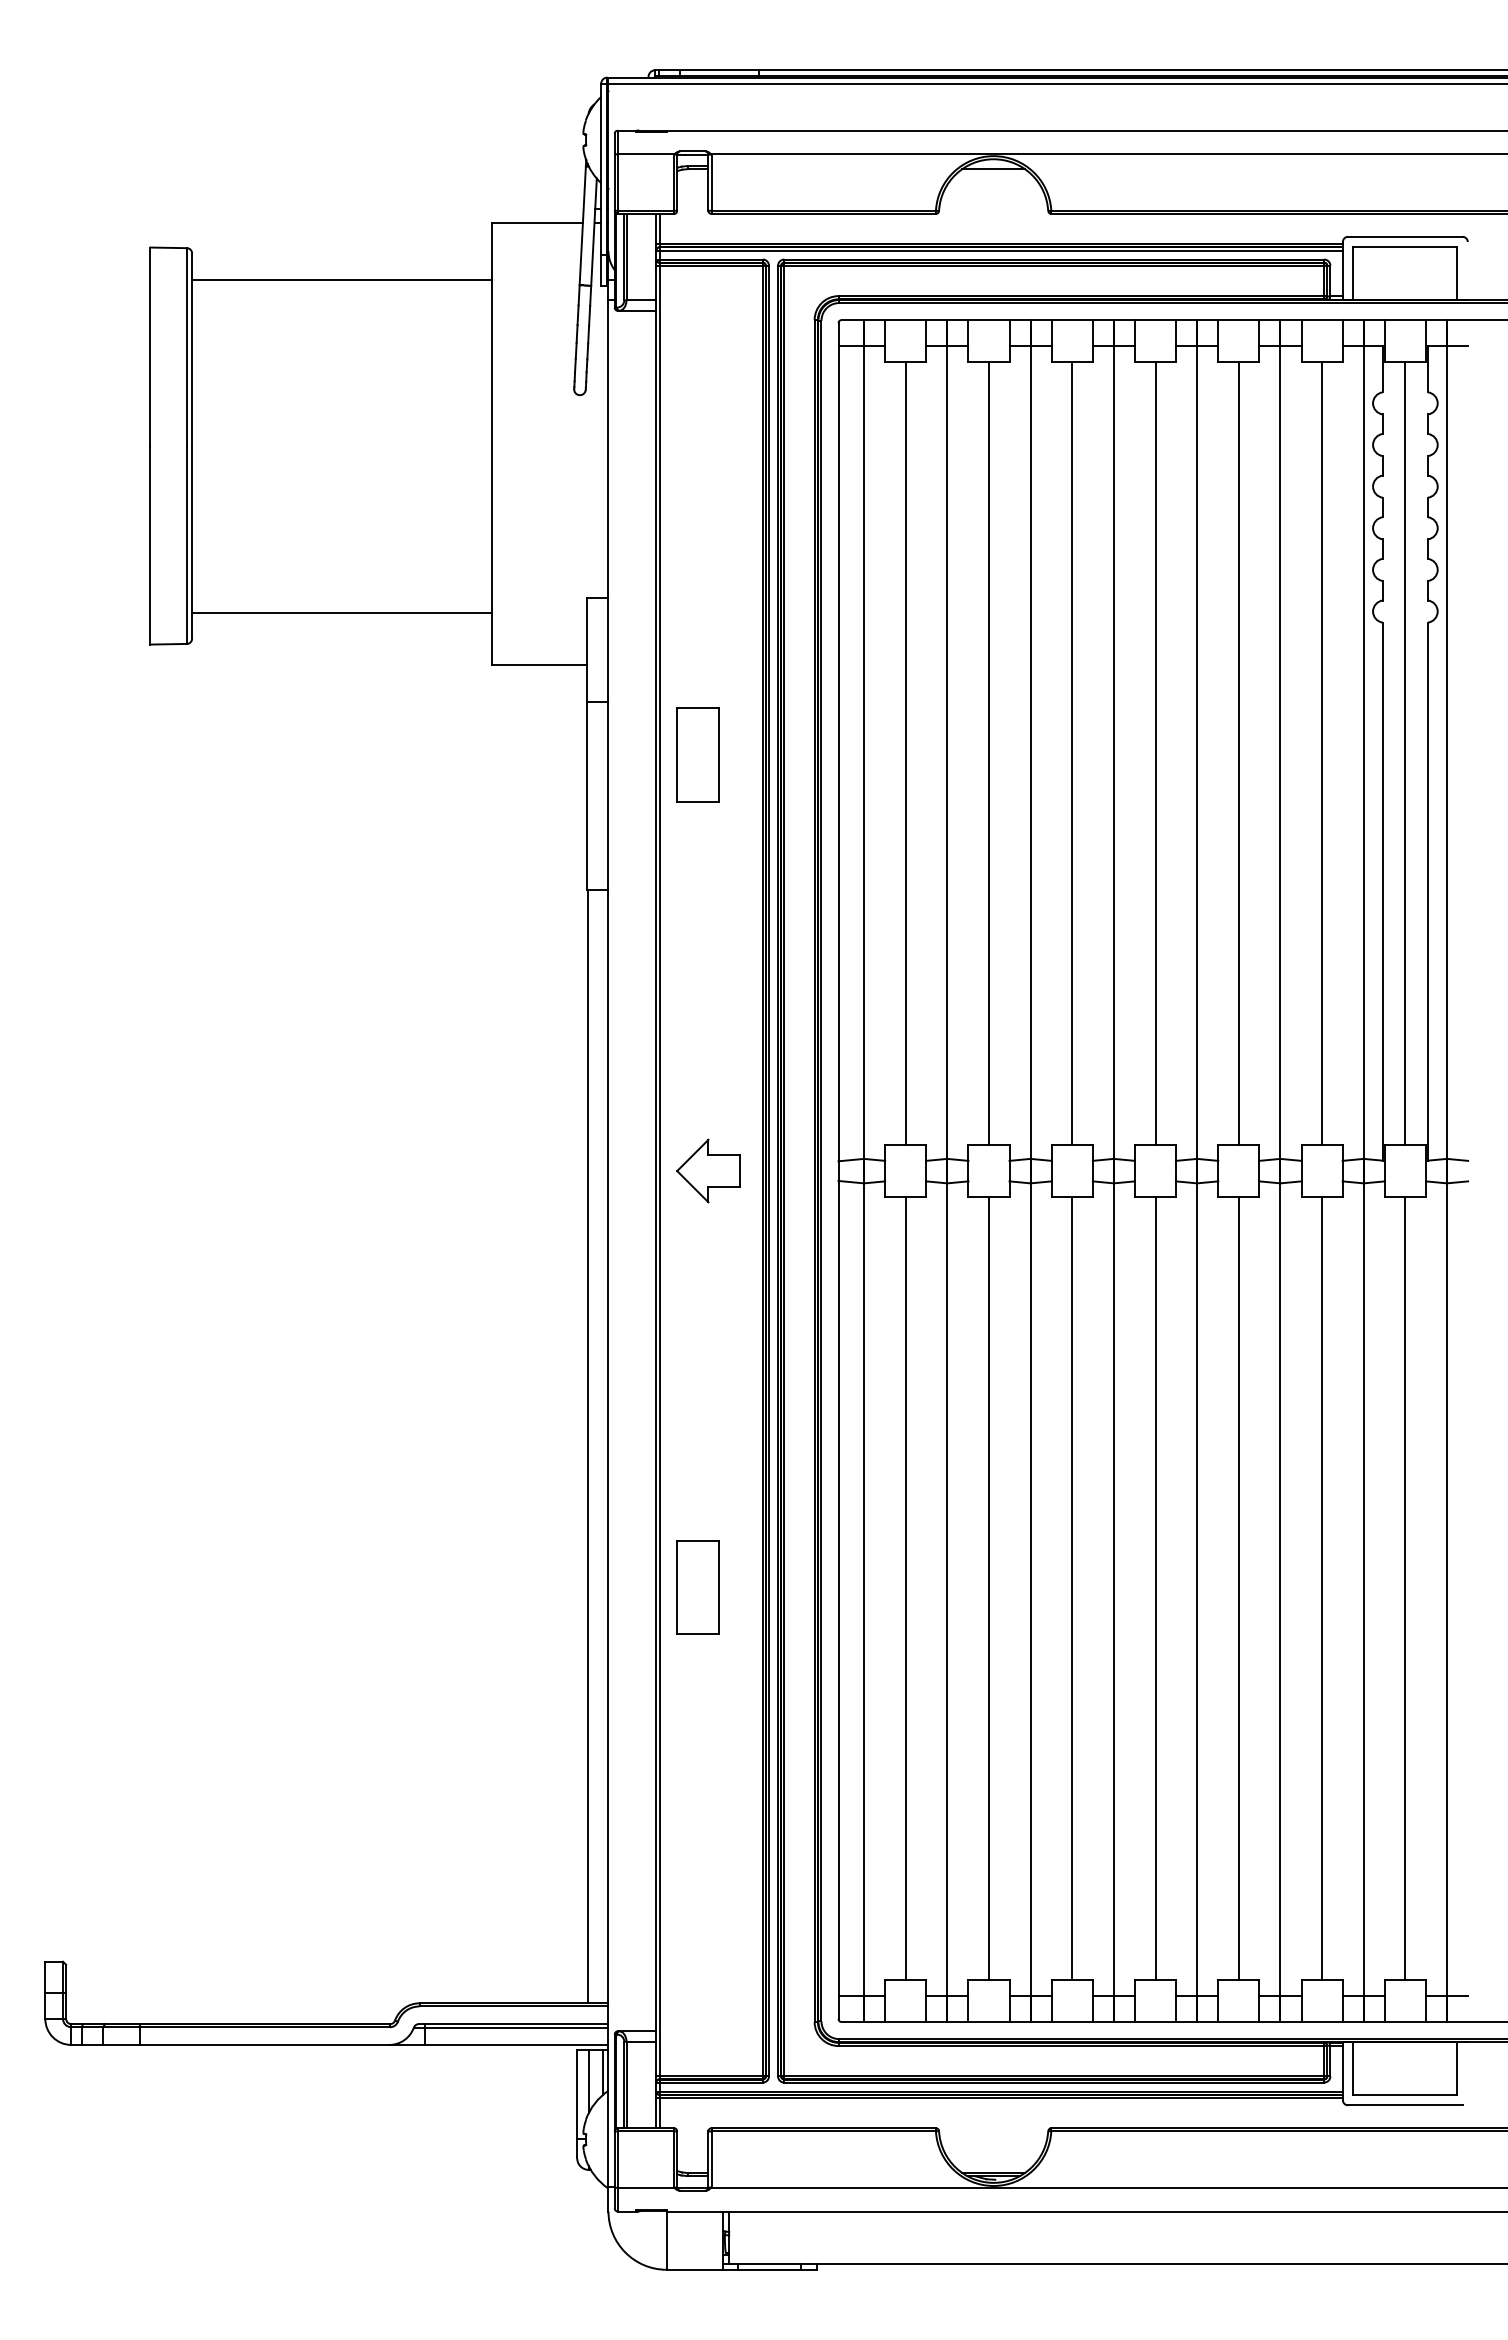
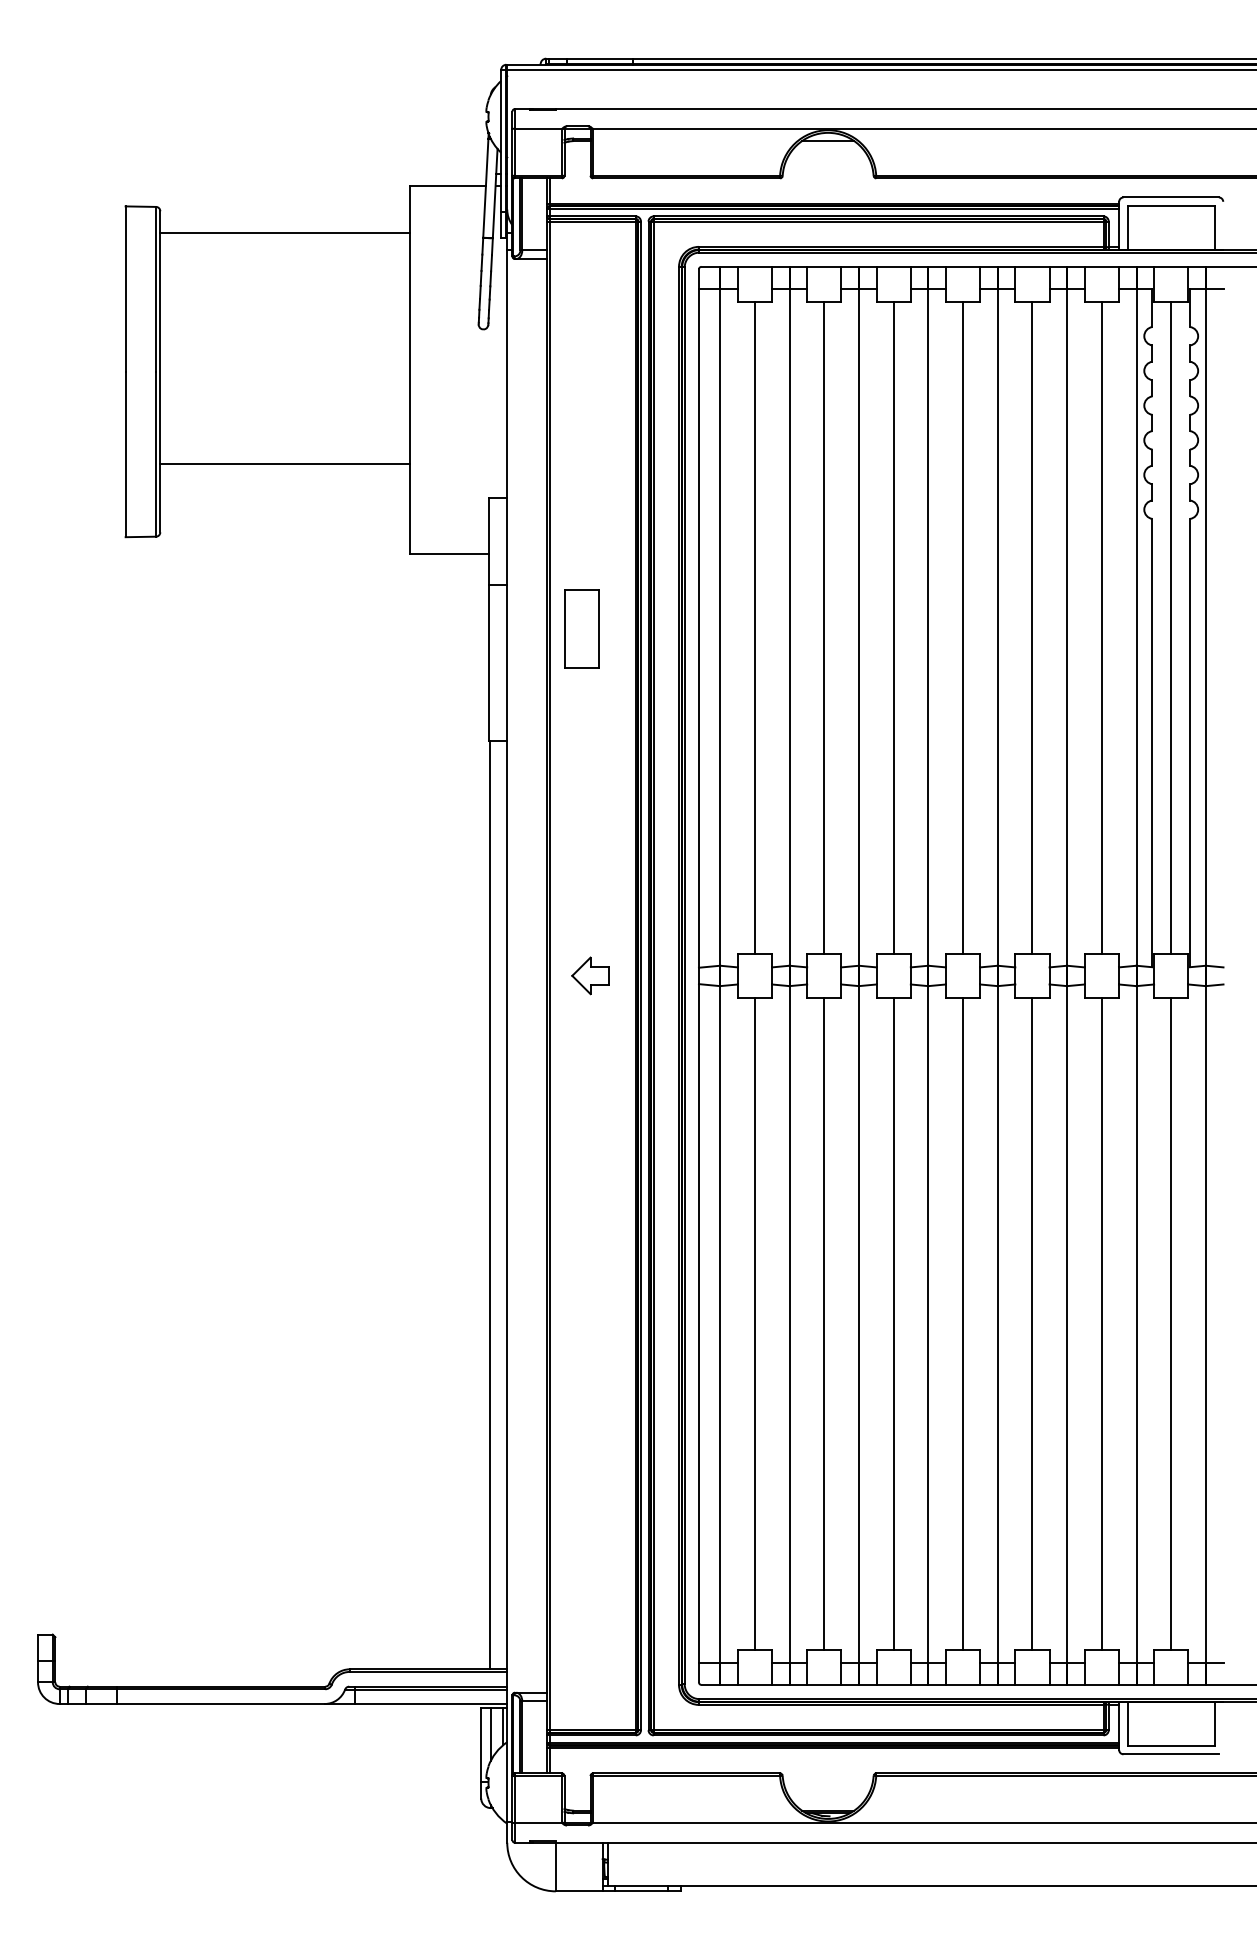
line: (341, 612) -> (284, 463), moved
part: (708, 1170) -> (590, 975), size x0.7
part: (697, 1587) -> (581, 1322), removed

